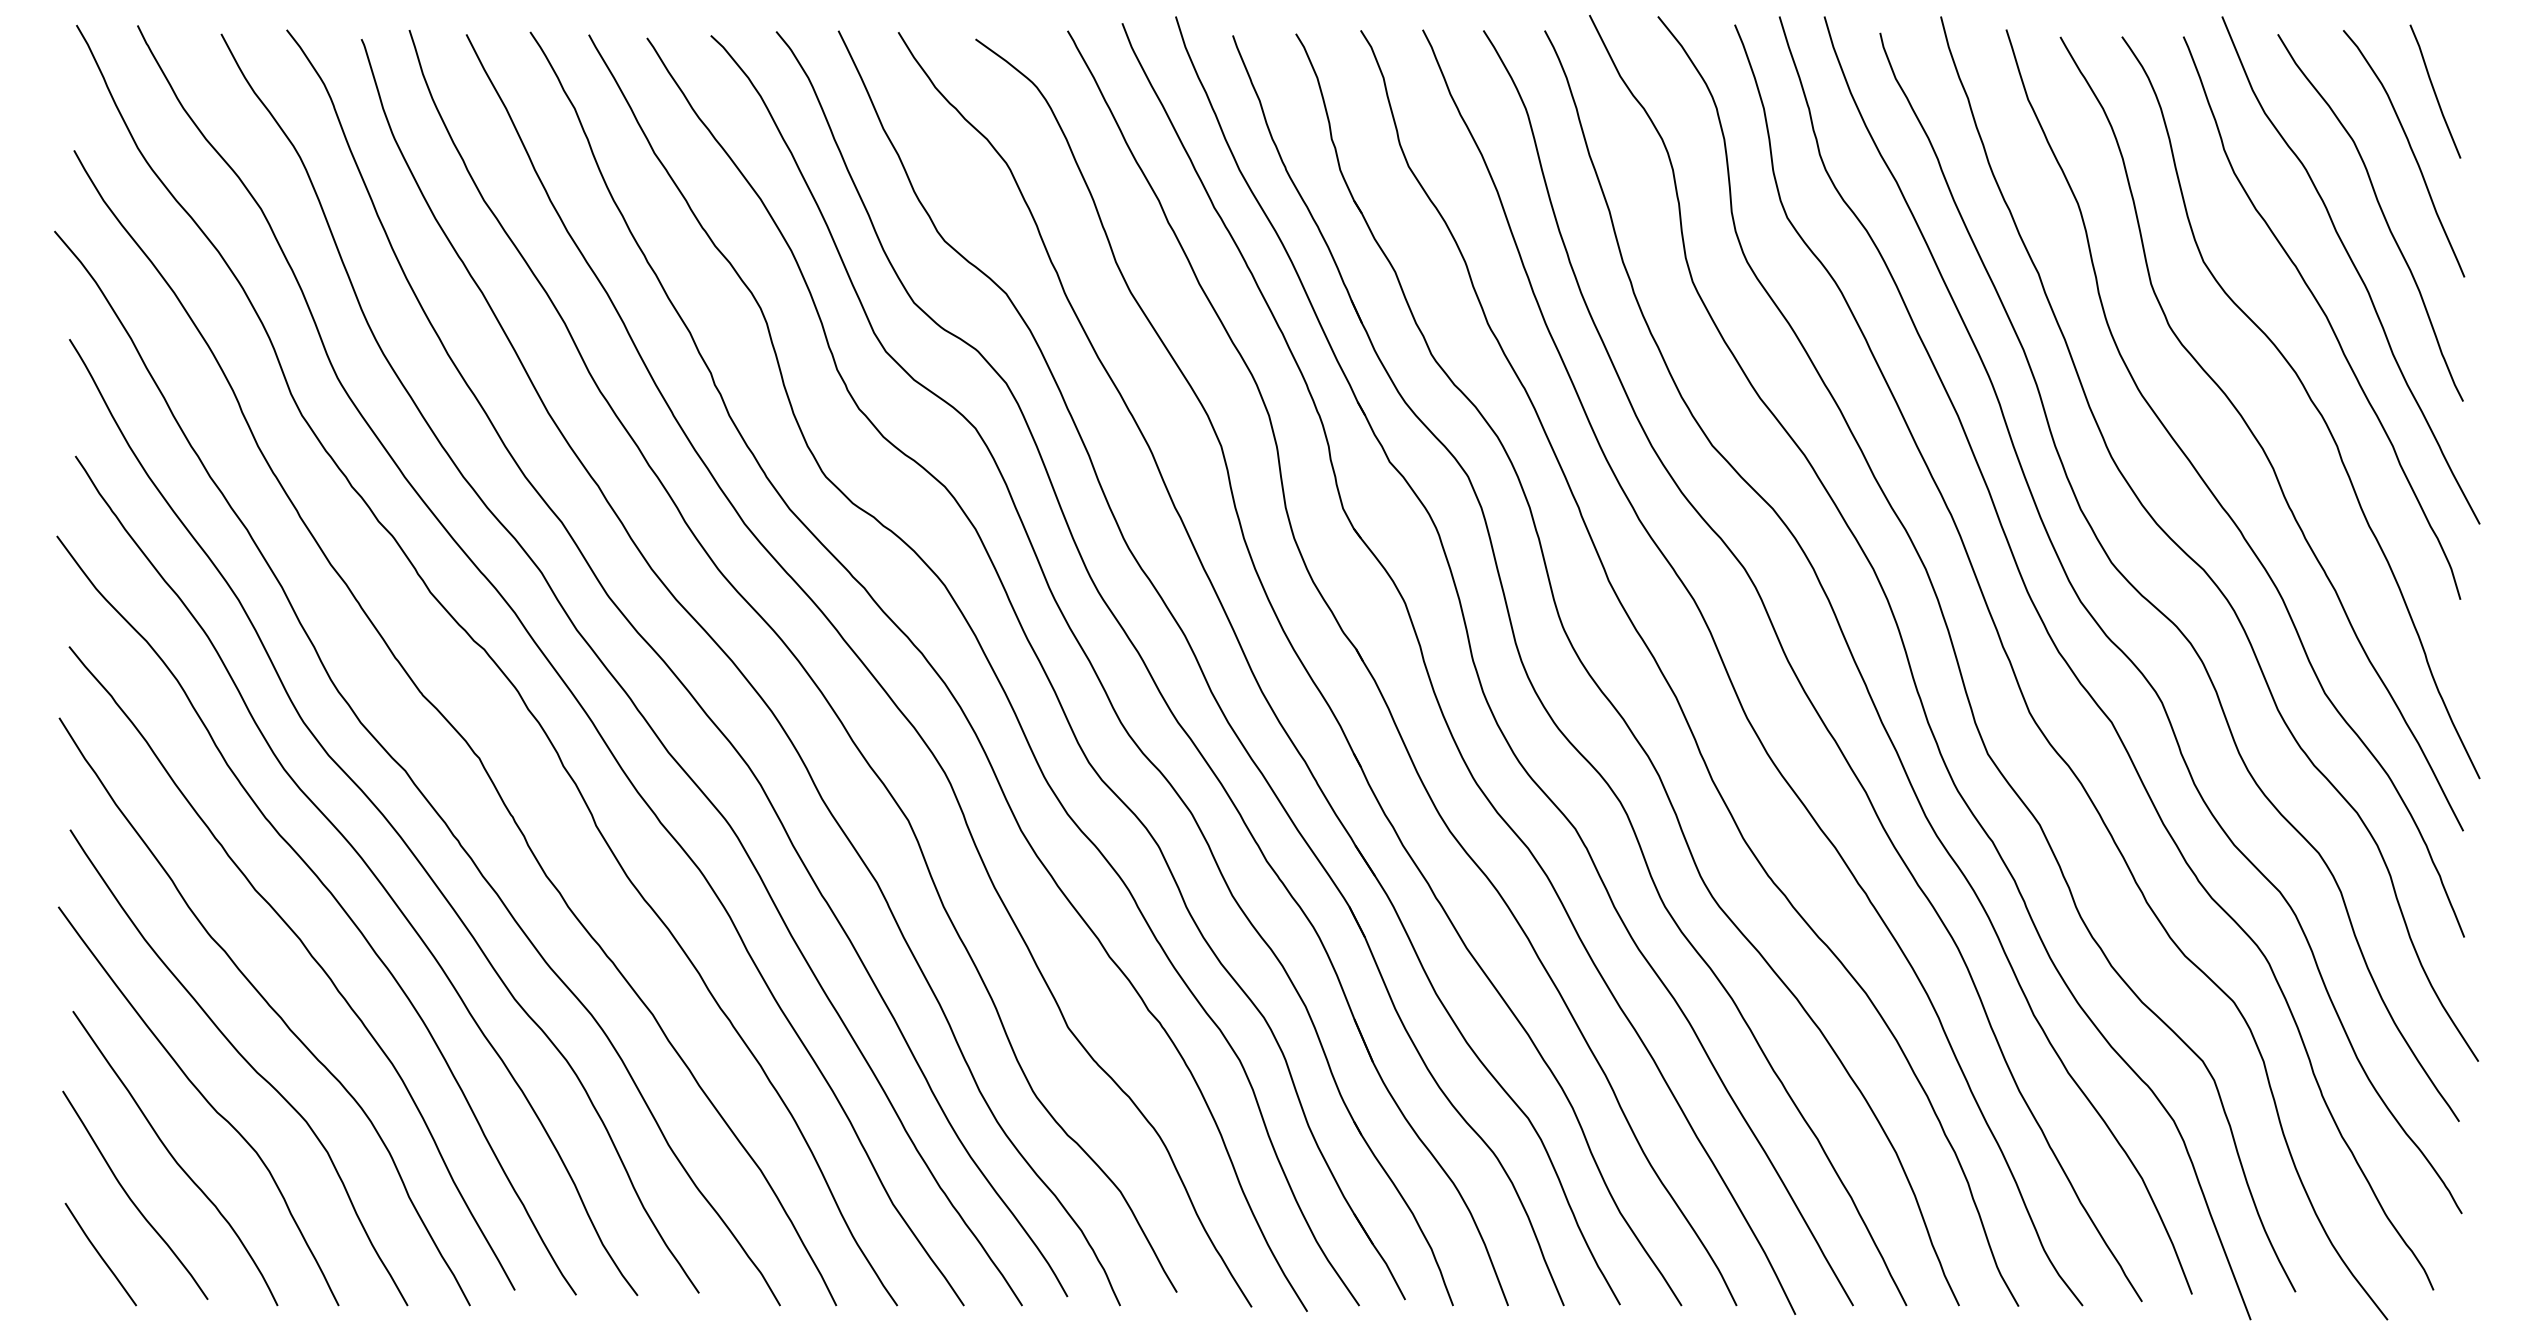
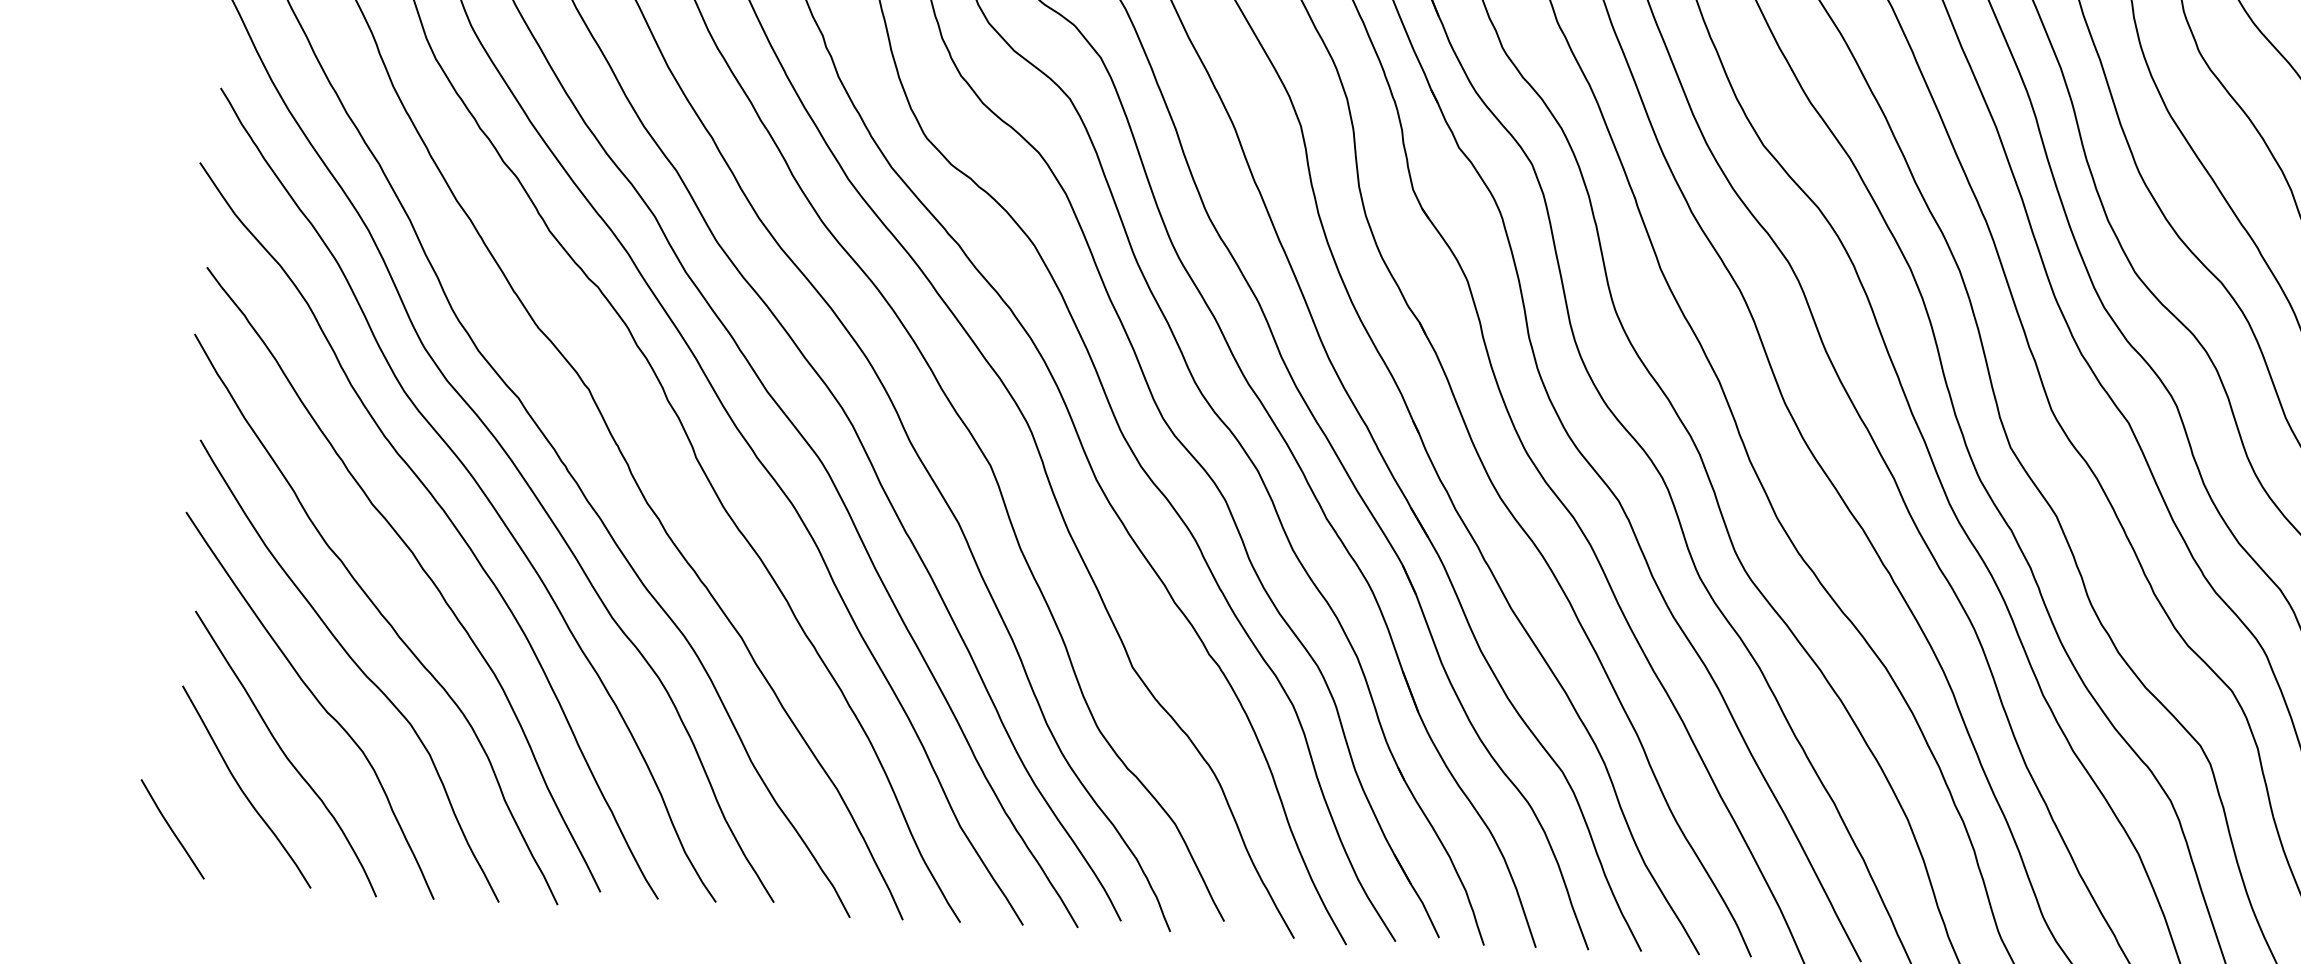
curve: (100, 1254) -> (172, 829), moved

